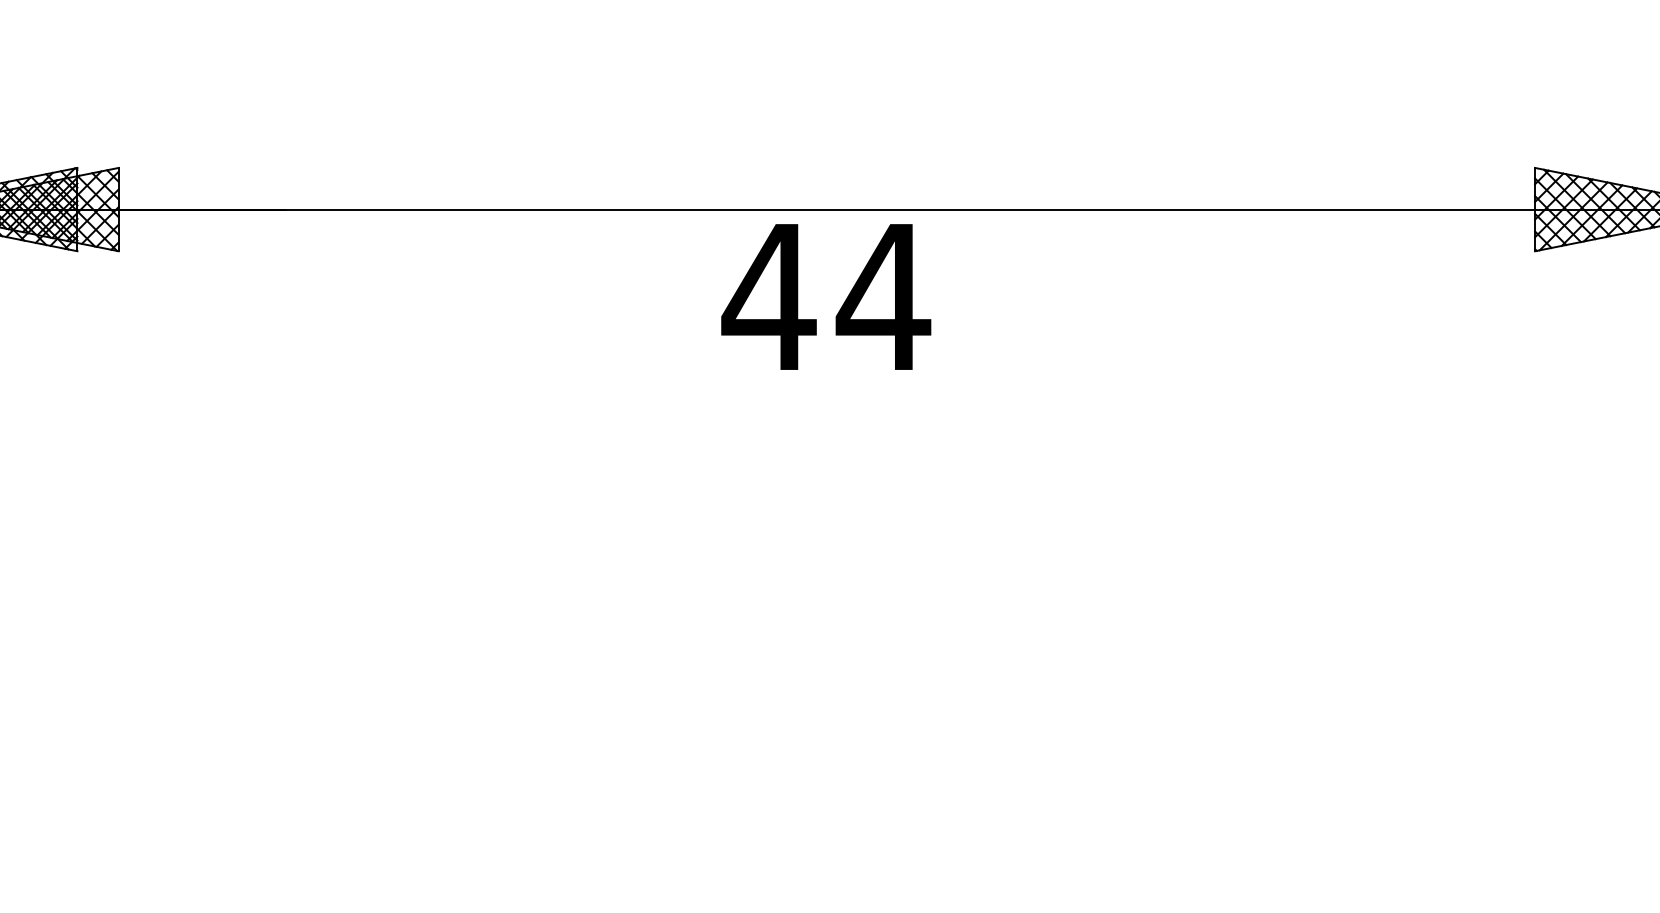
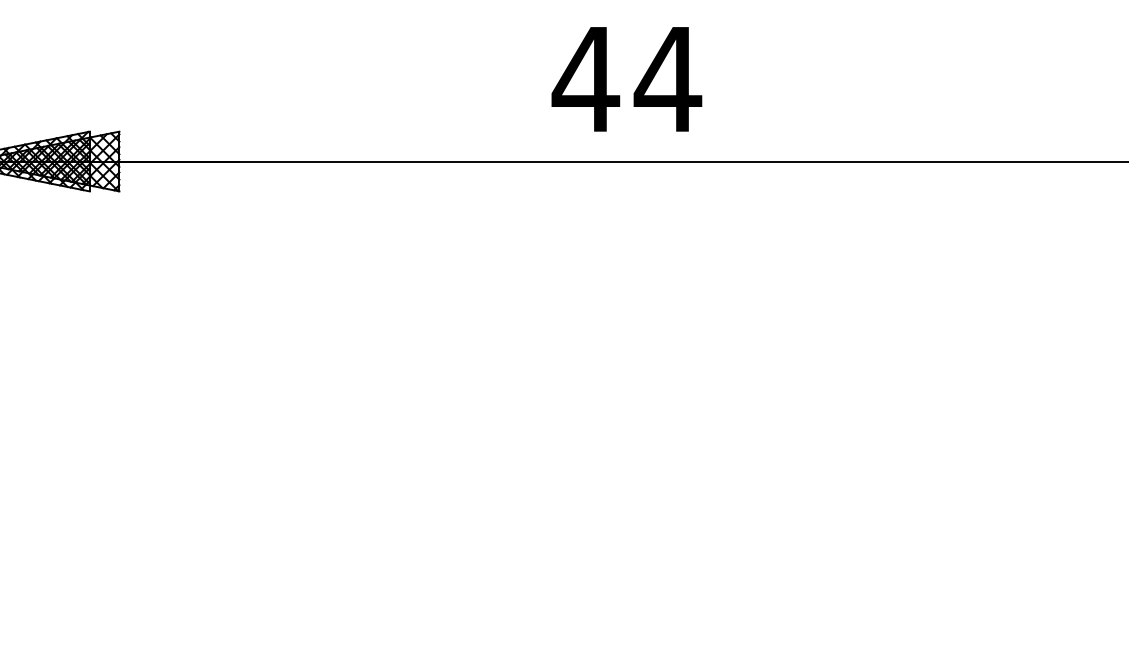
text: (826, 296) -> (627, 78), moved

